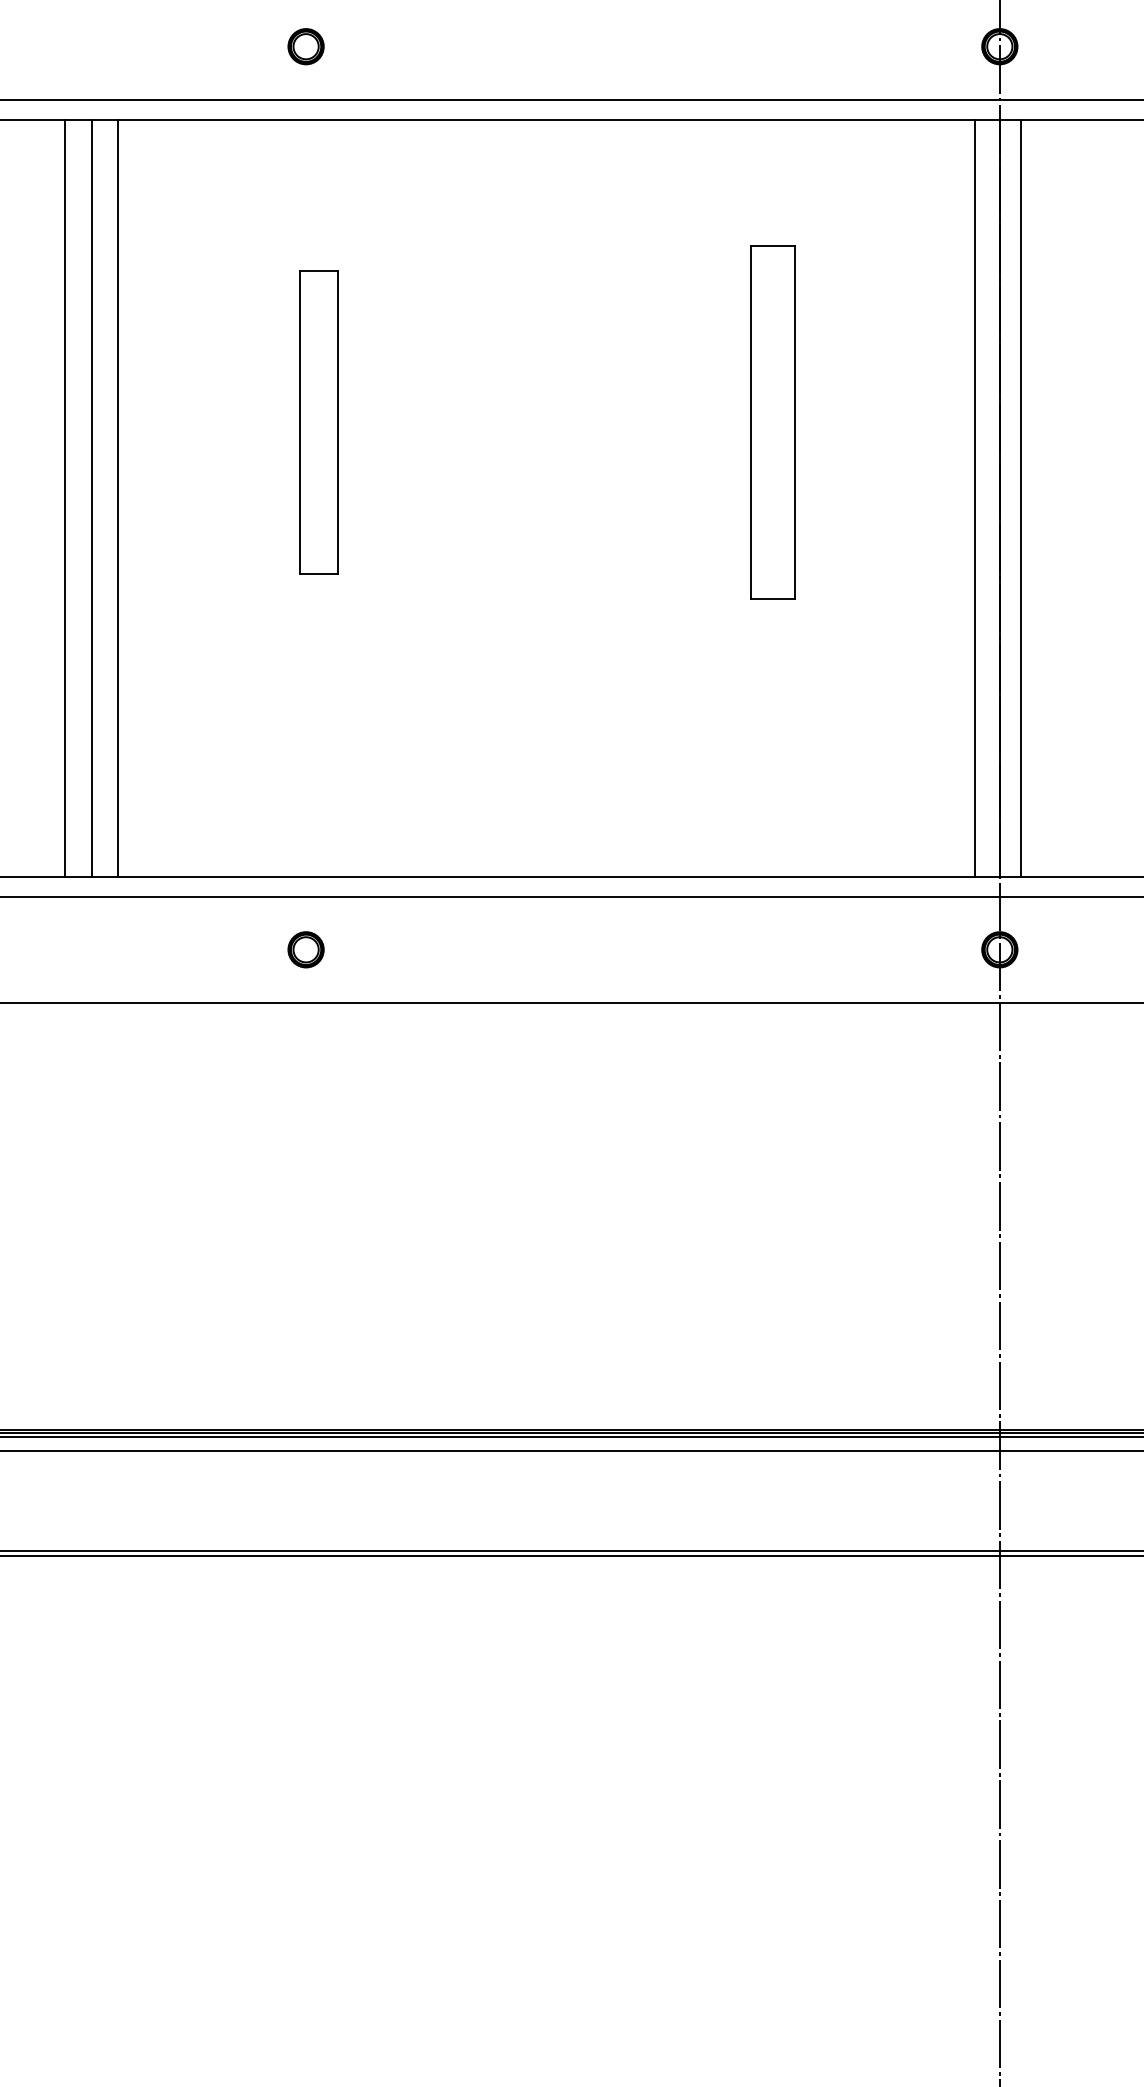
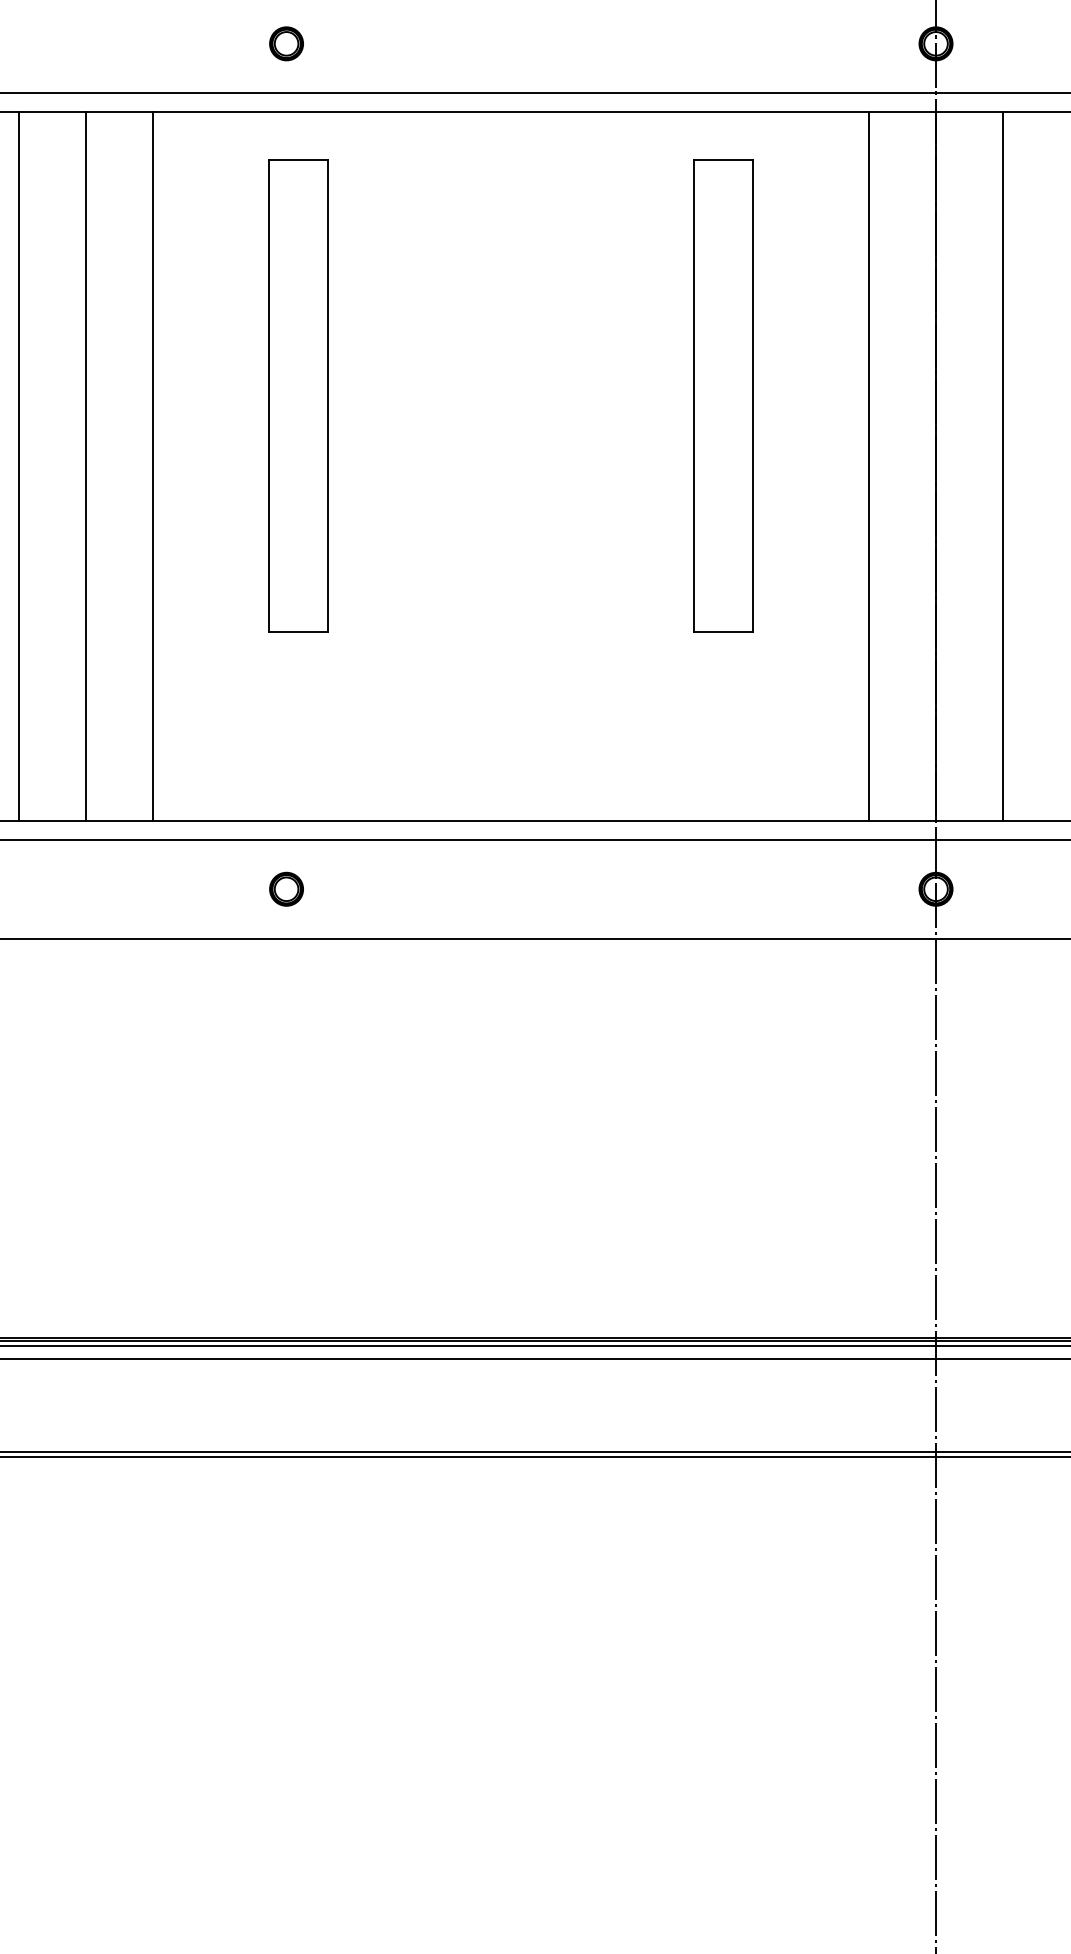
part: (318, 422) -> (298, 395), size x1.67
part: (772, 422) -> (723, 395), size x1.43
line: (65, 498) -> (19, 466), moved
line: (118, 498) -> (152, 466), moved
line: (975, 498) -> (869, 466), moved
line: (1020, 498) -> (1002, 466), moved

